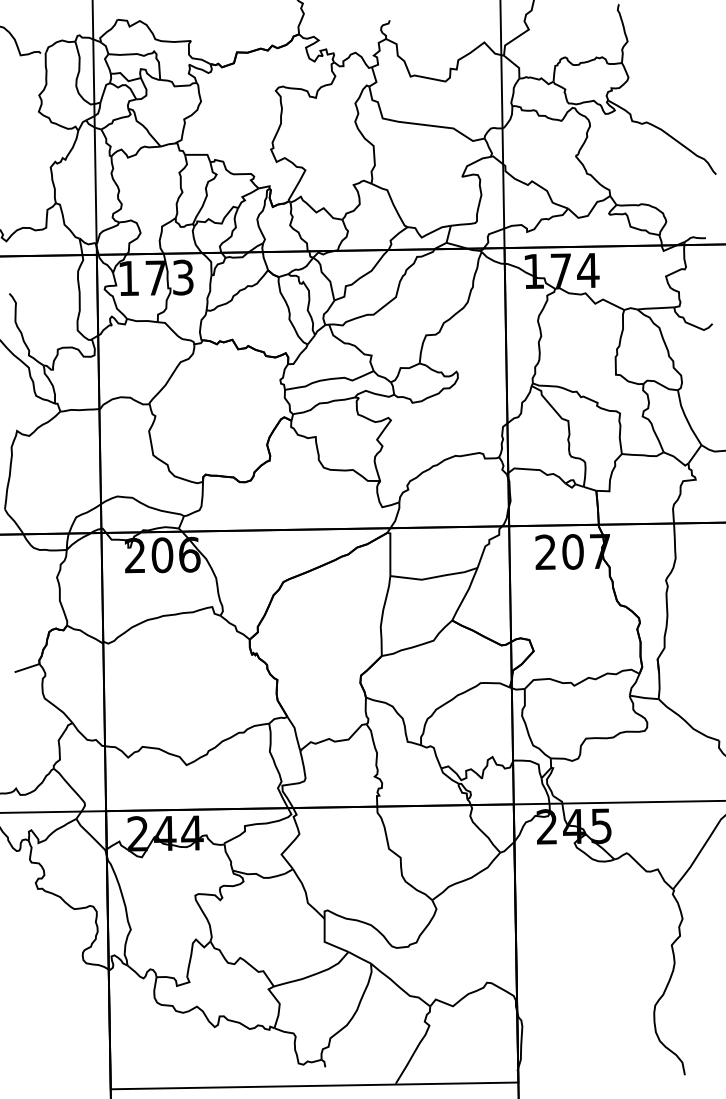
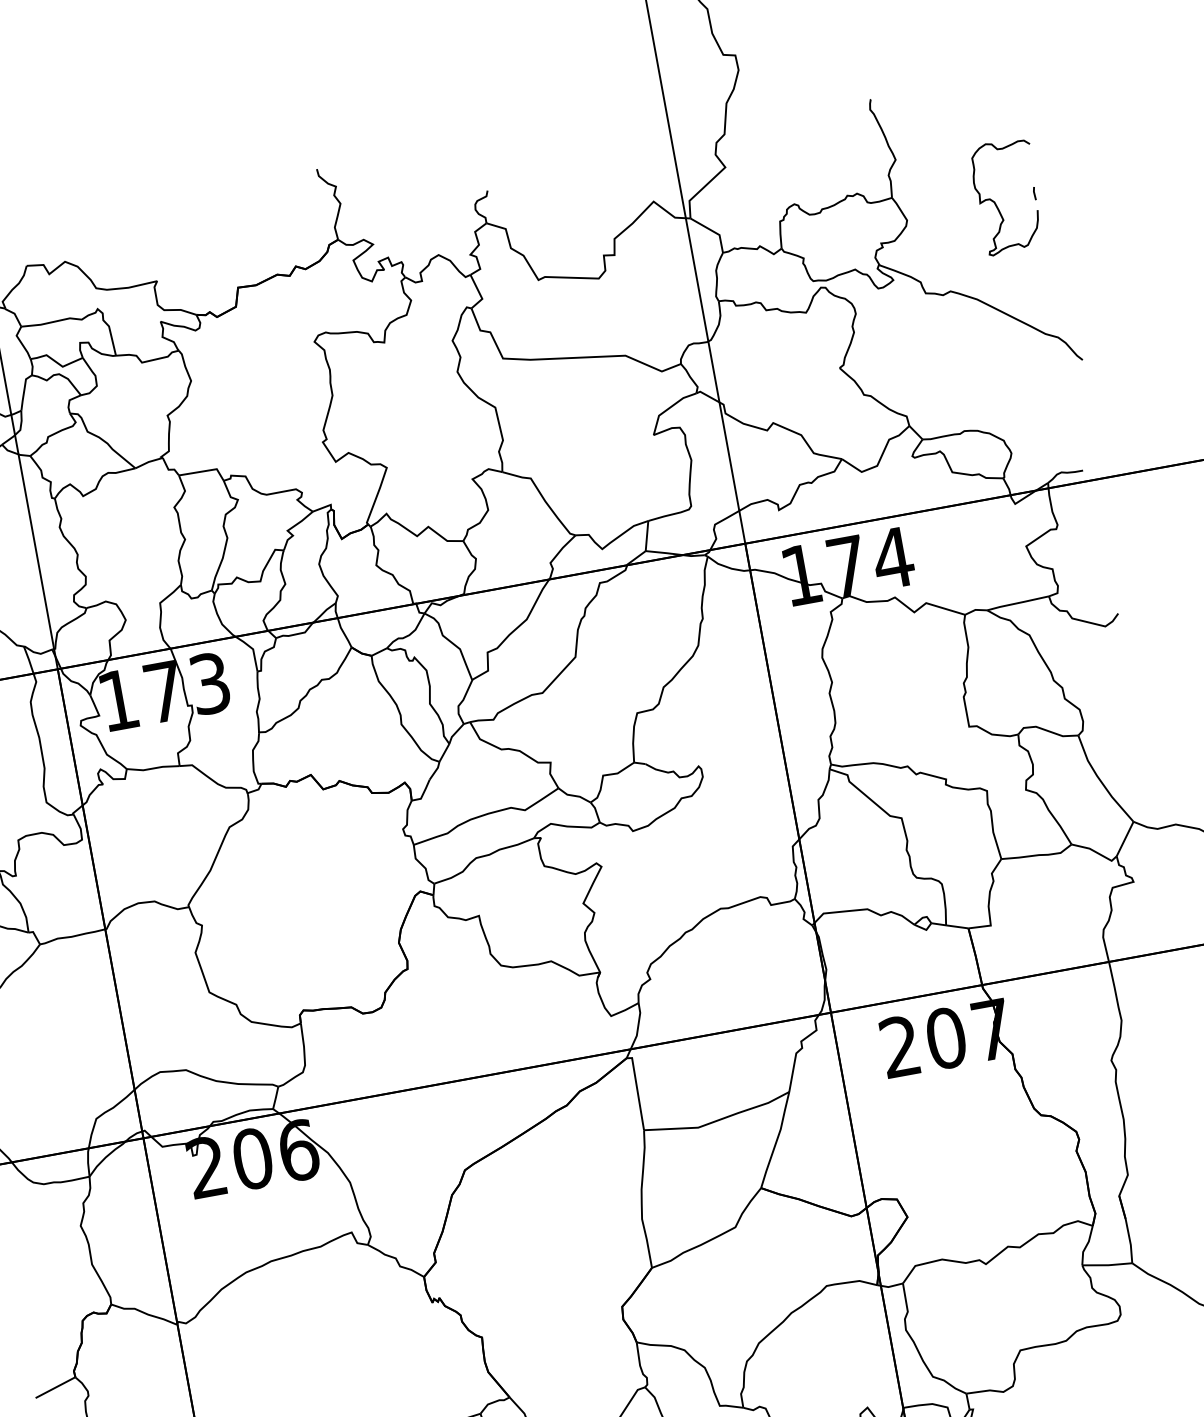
part: (681, 75) -> (996, 202), added

